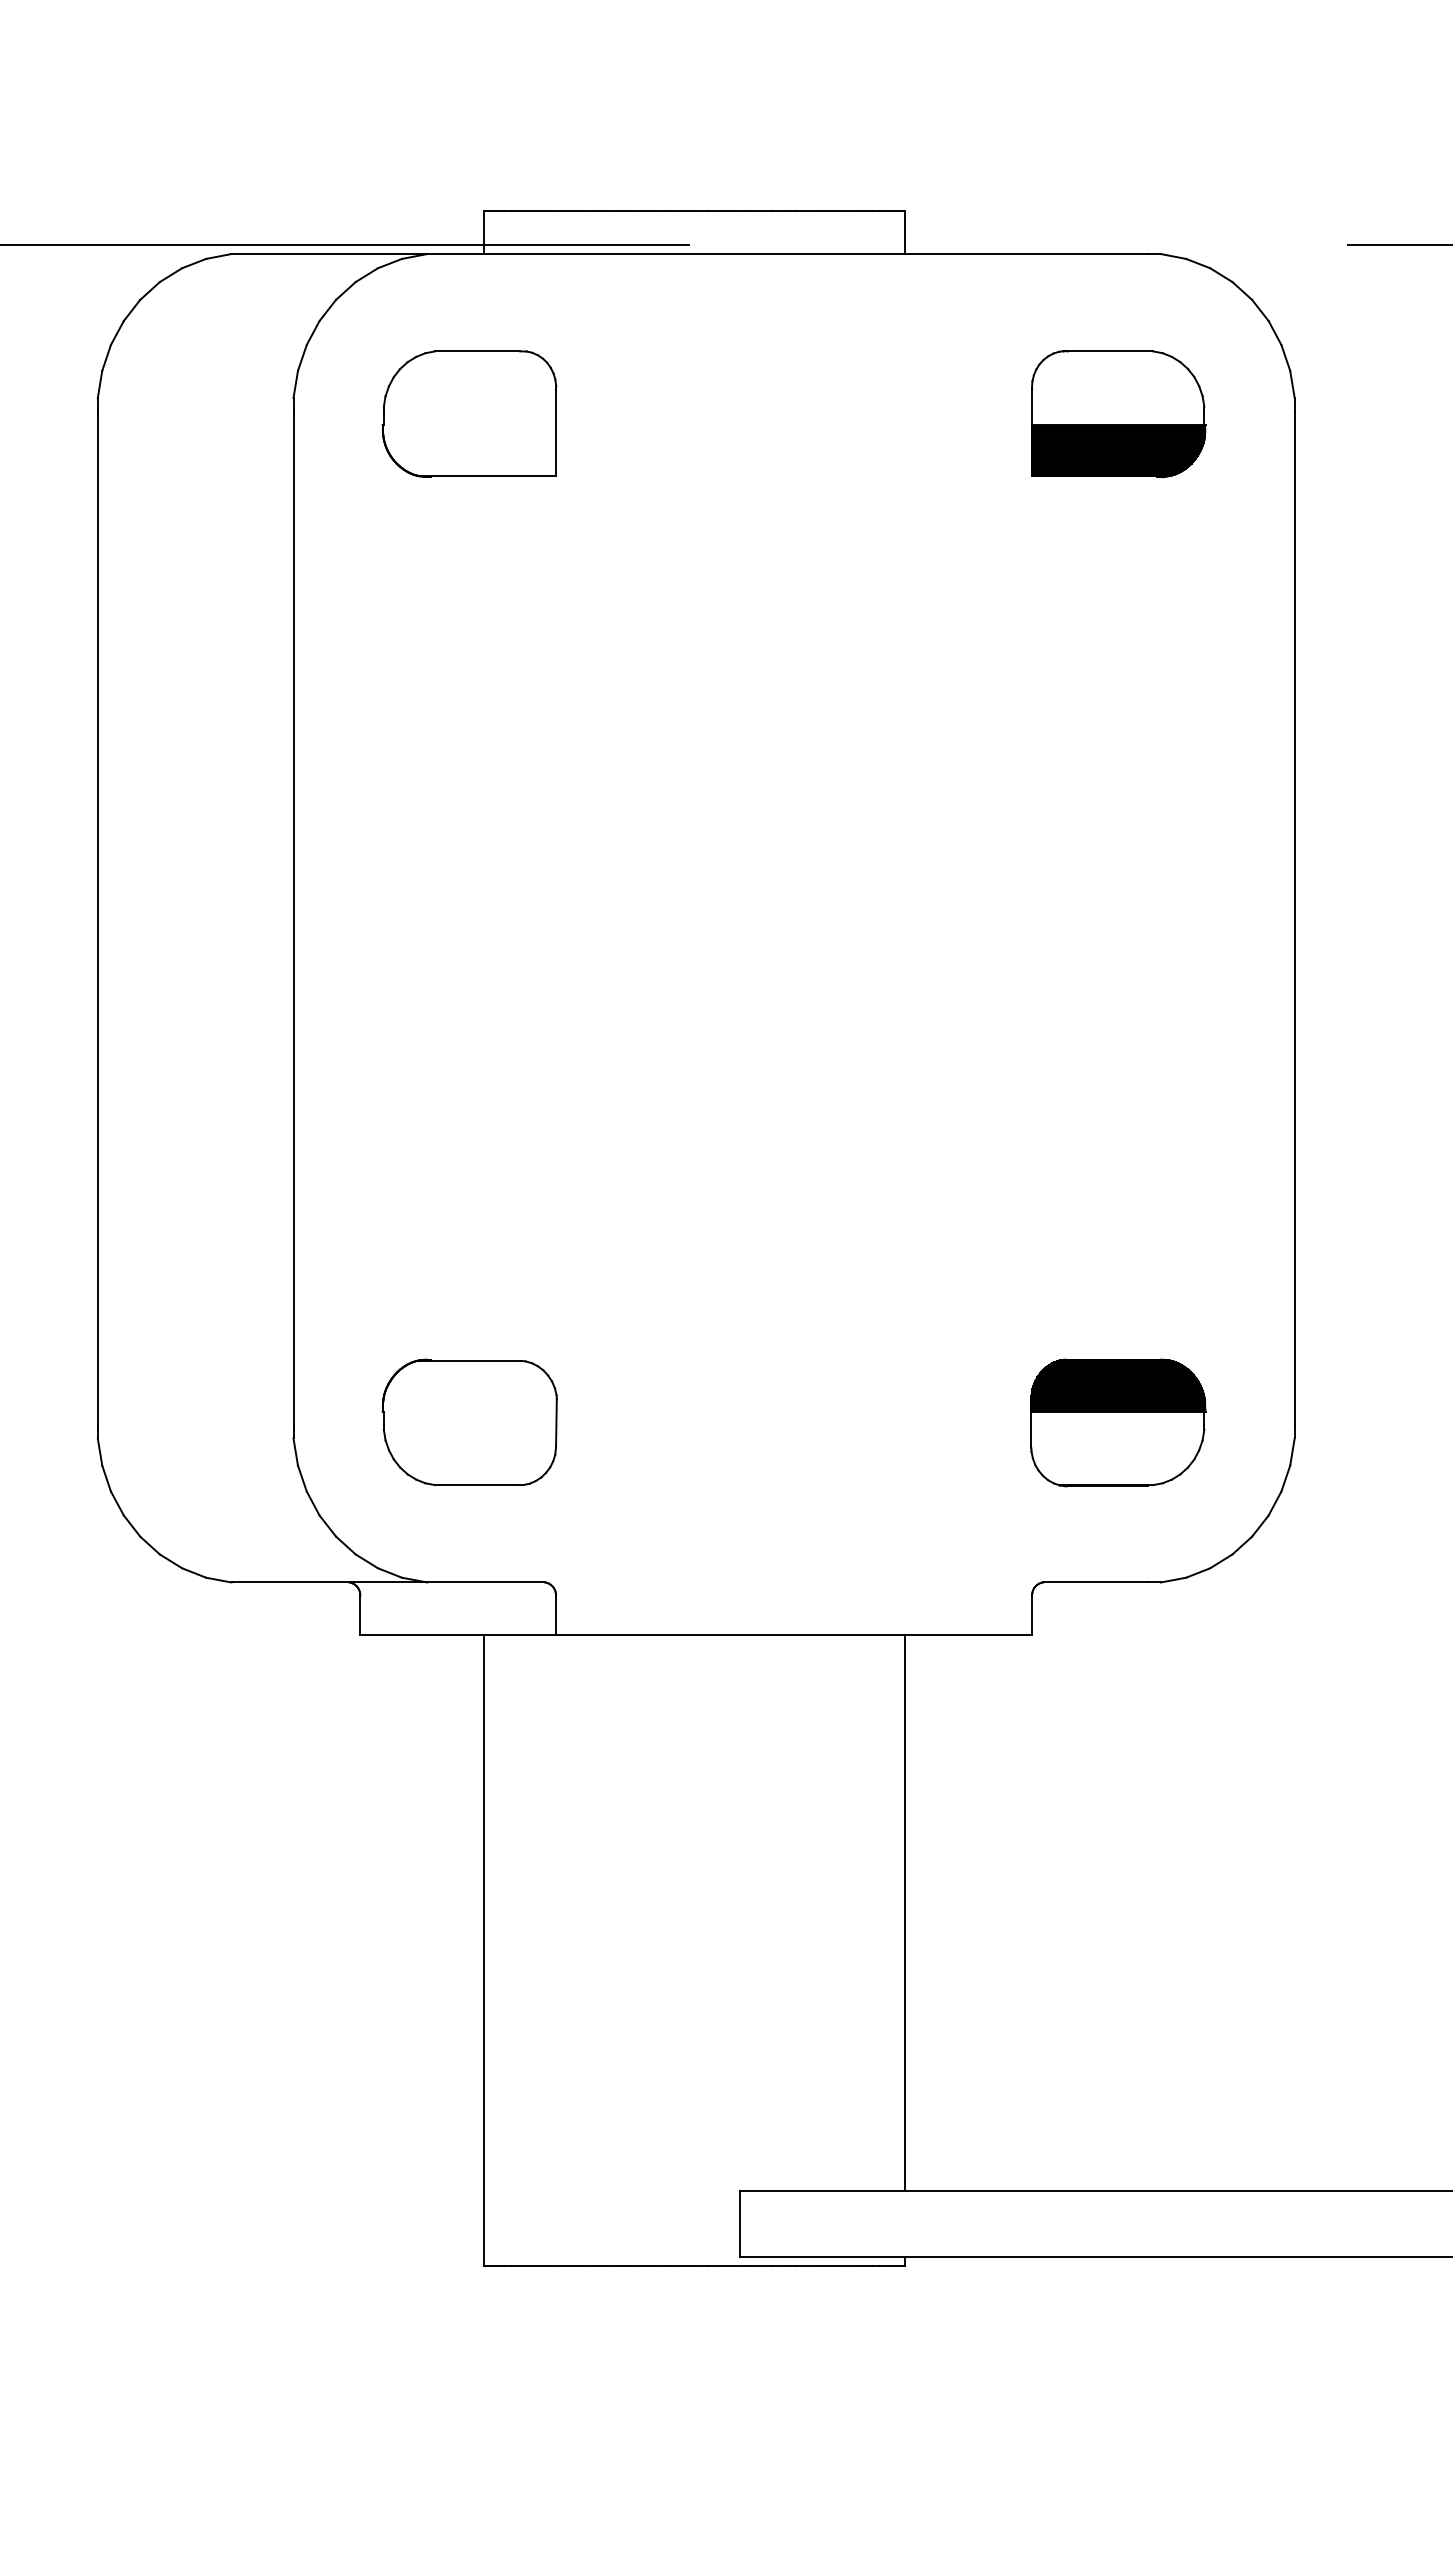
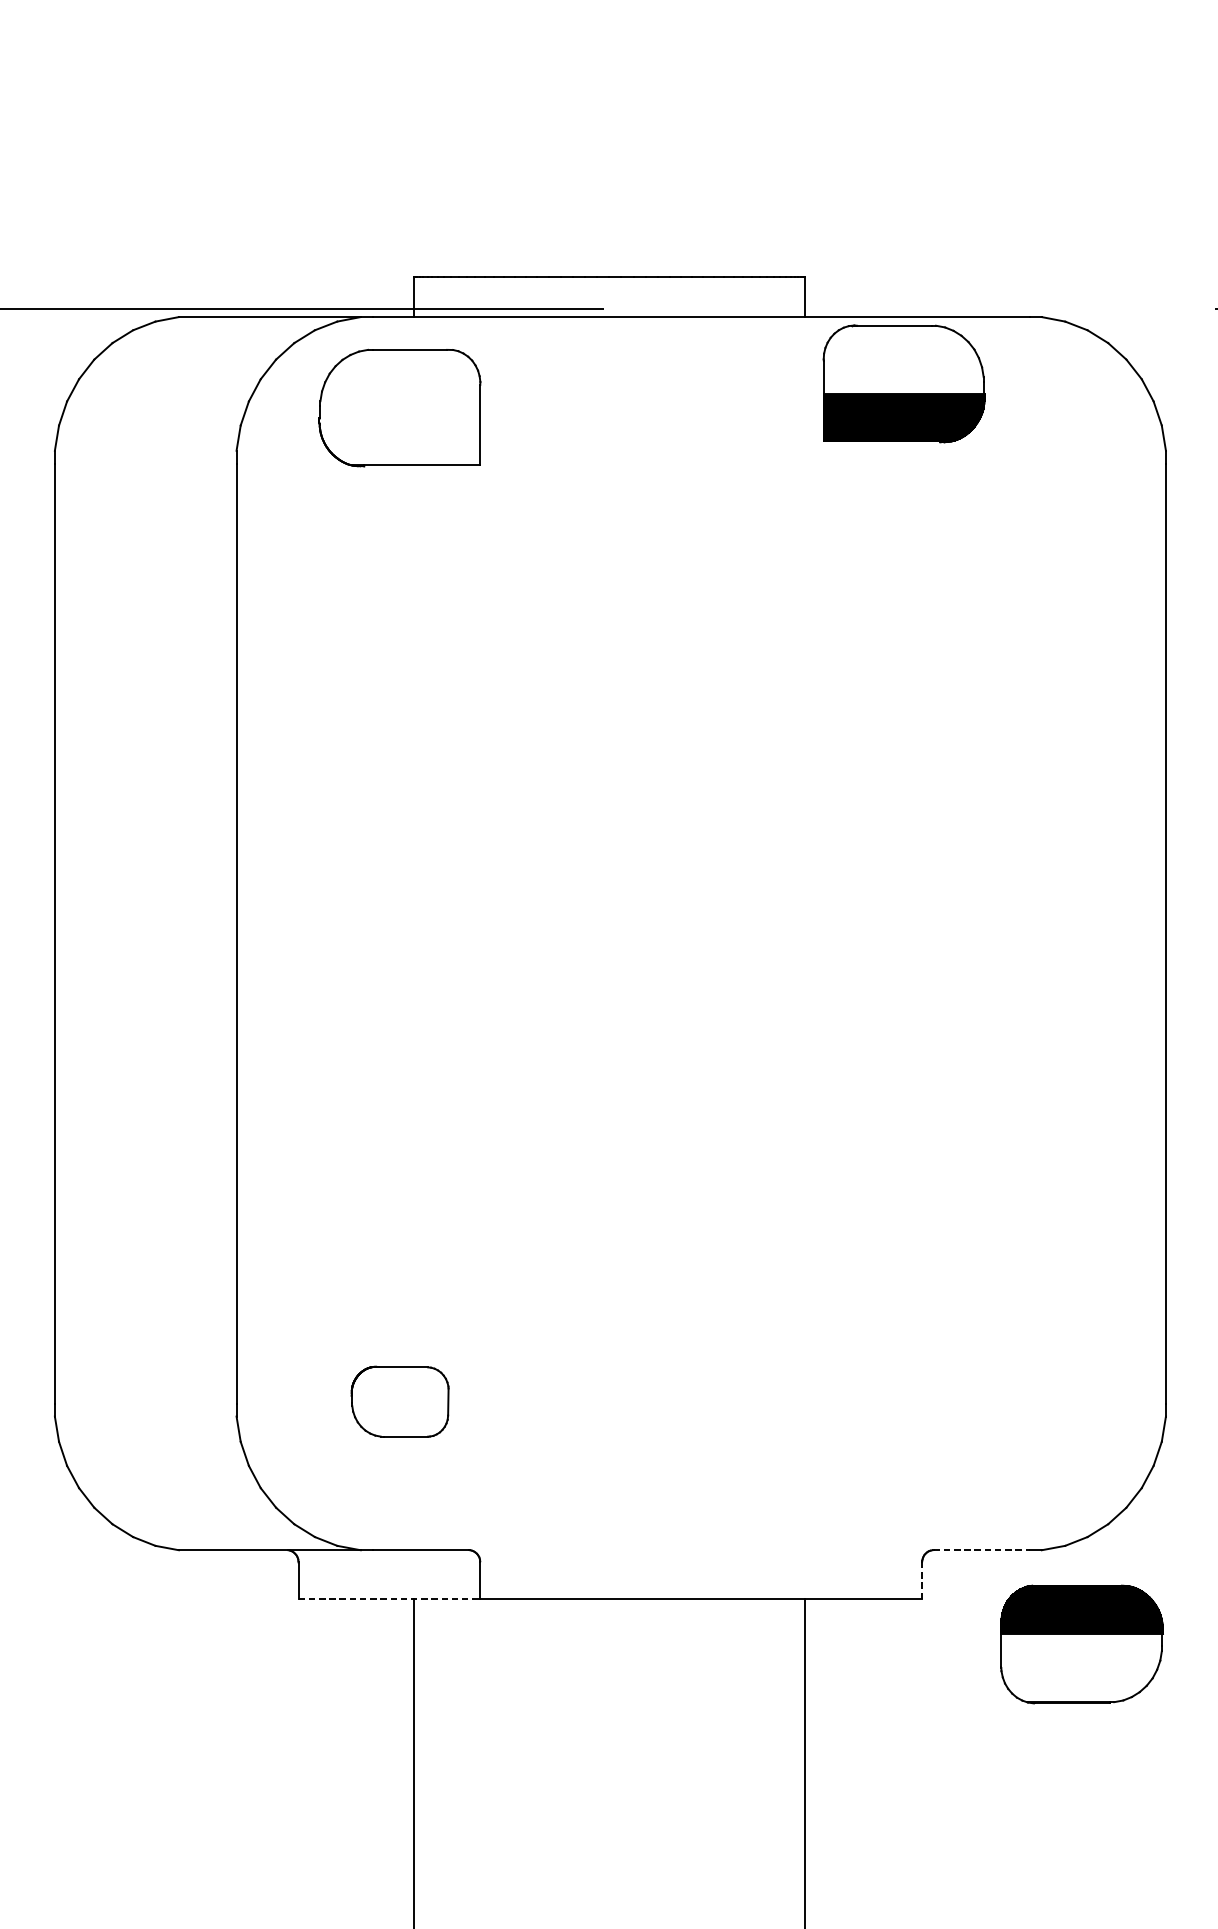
part: (469, 413) -> (399, 407), moved
part: (1118, 414) -> (904, 384), moved
part: (469, 1422) -> (399, 1401), size x0.6
part: (1118, 1422) -> (1082, 1644), moved
line: (1096, 1582) -> (981, 1550), solid -> dashed
line: (1032, 1615) -> (922, 1580), solid -> dashed
line: (458, 1635) -> (389, 1599), solid -> dashed

